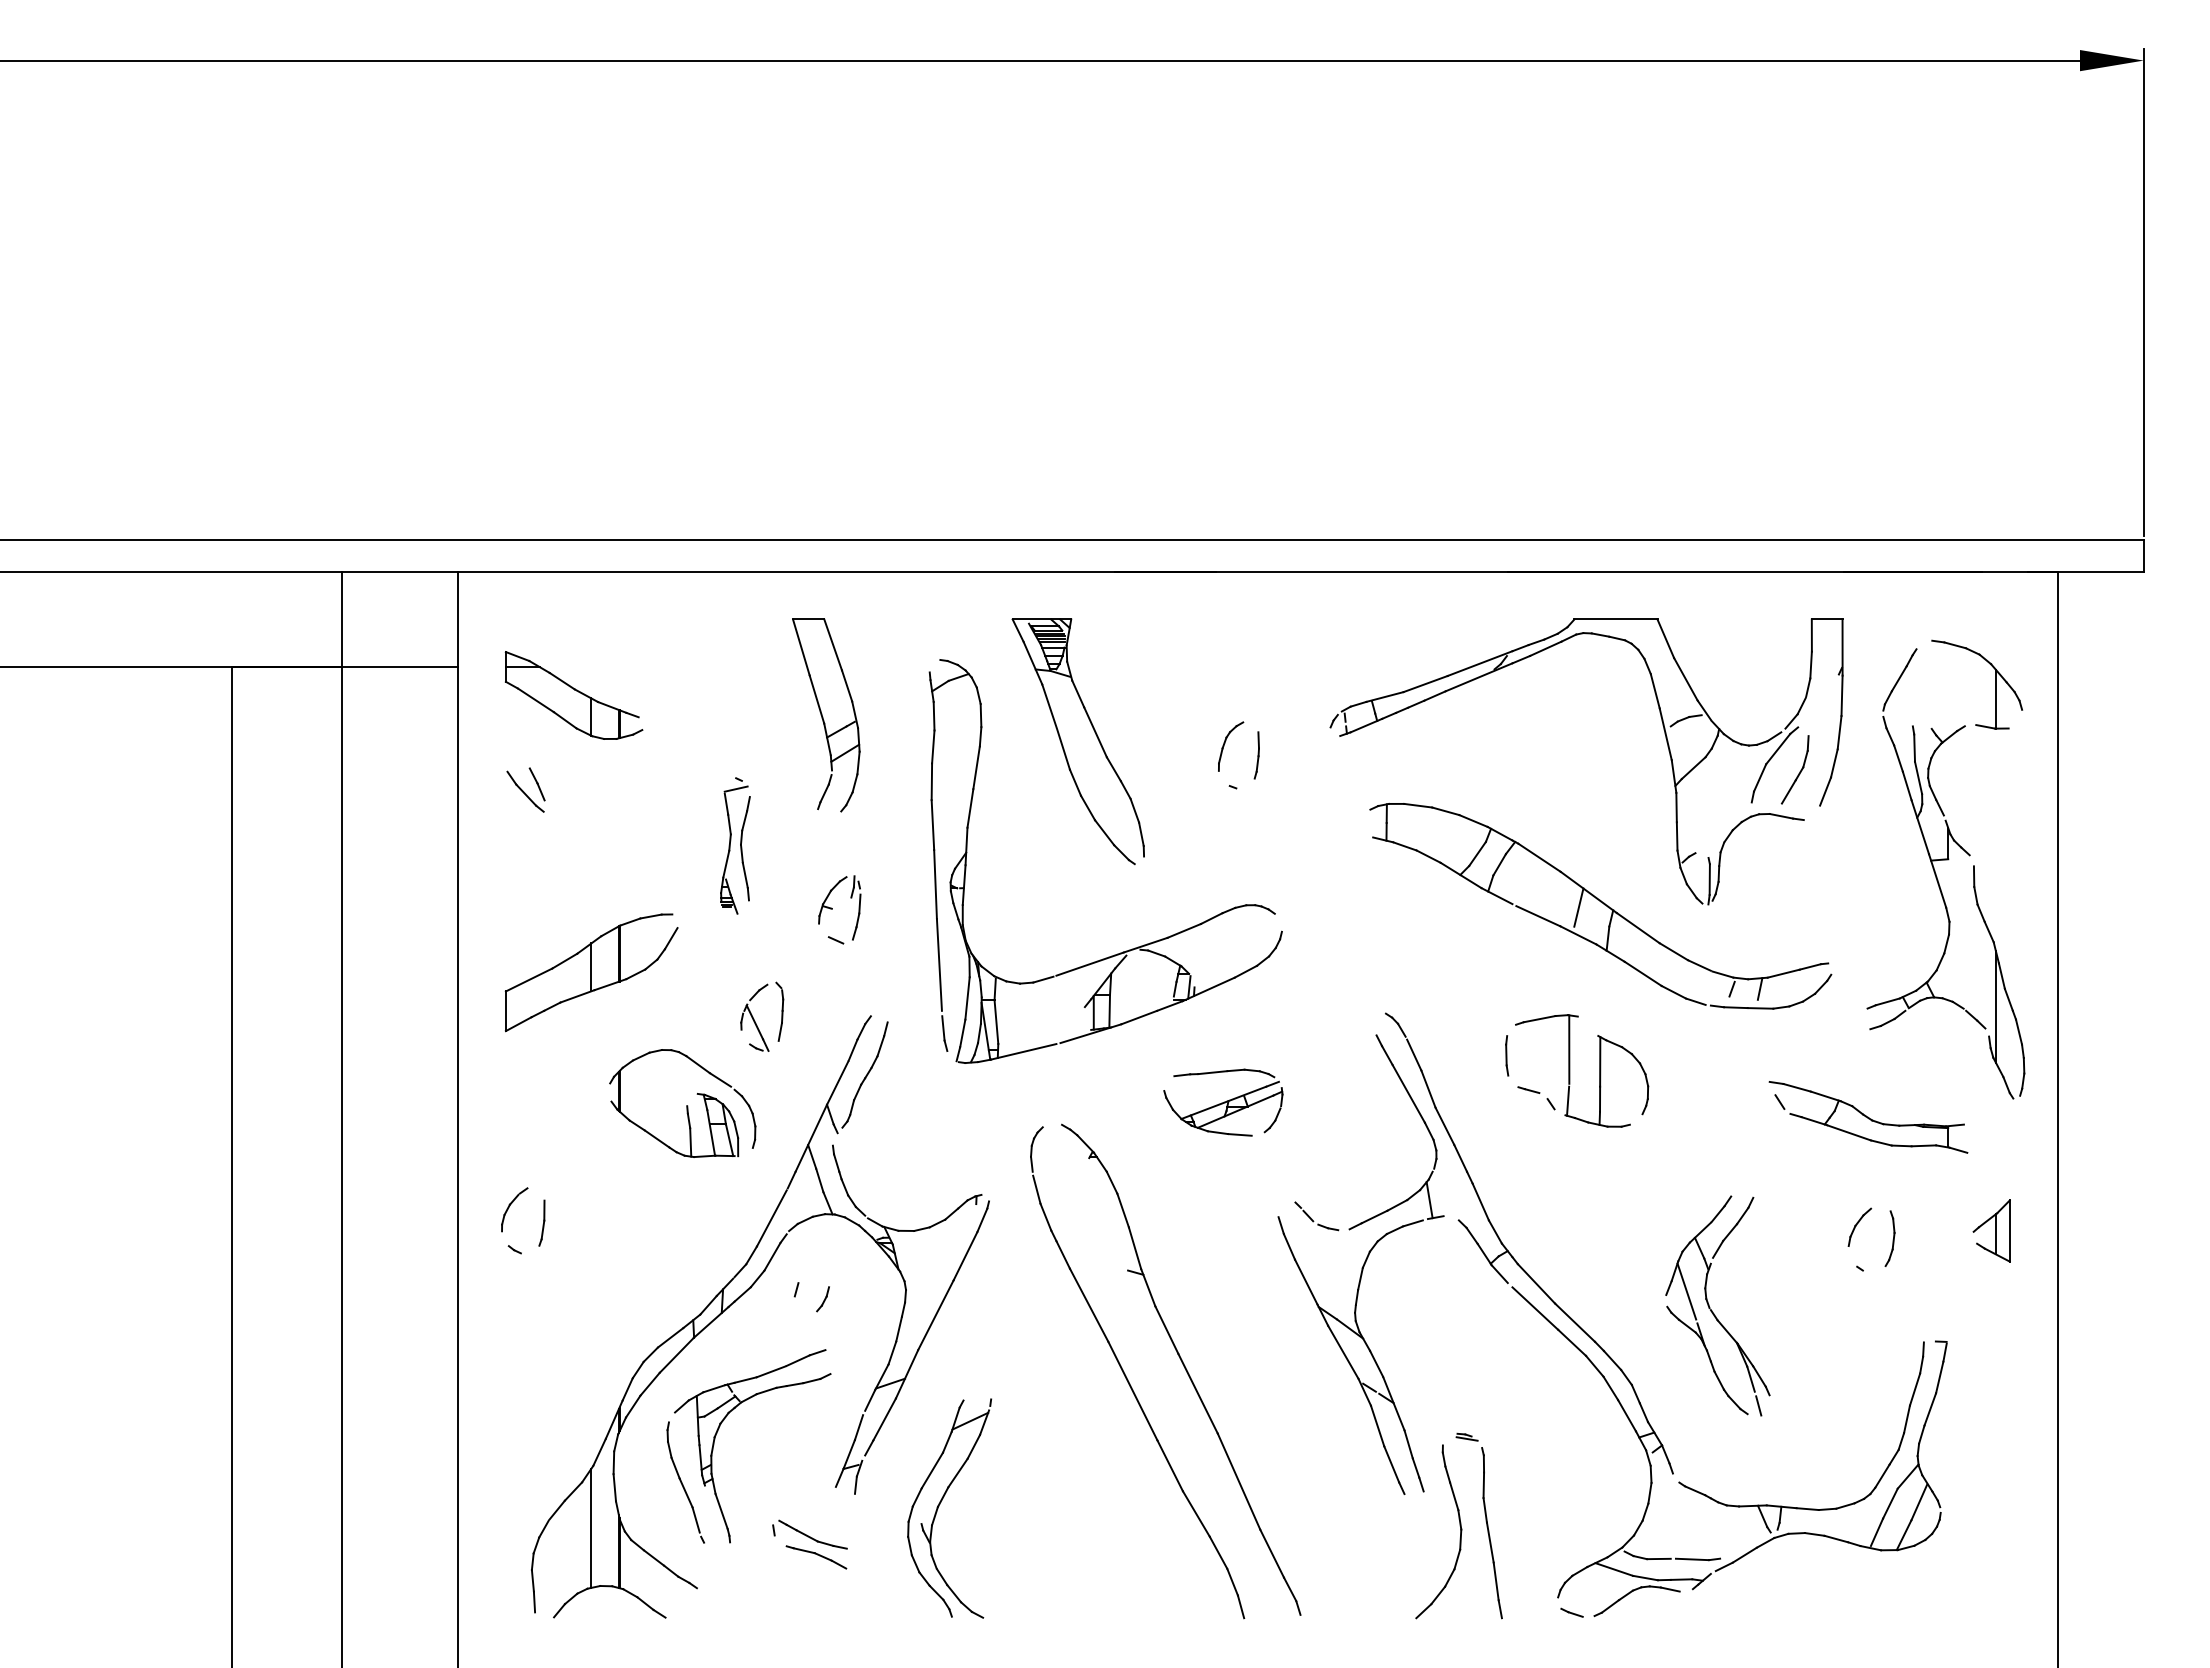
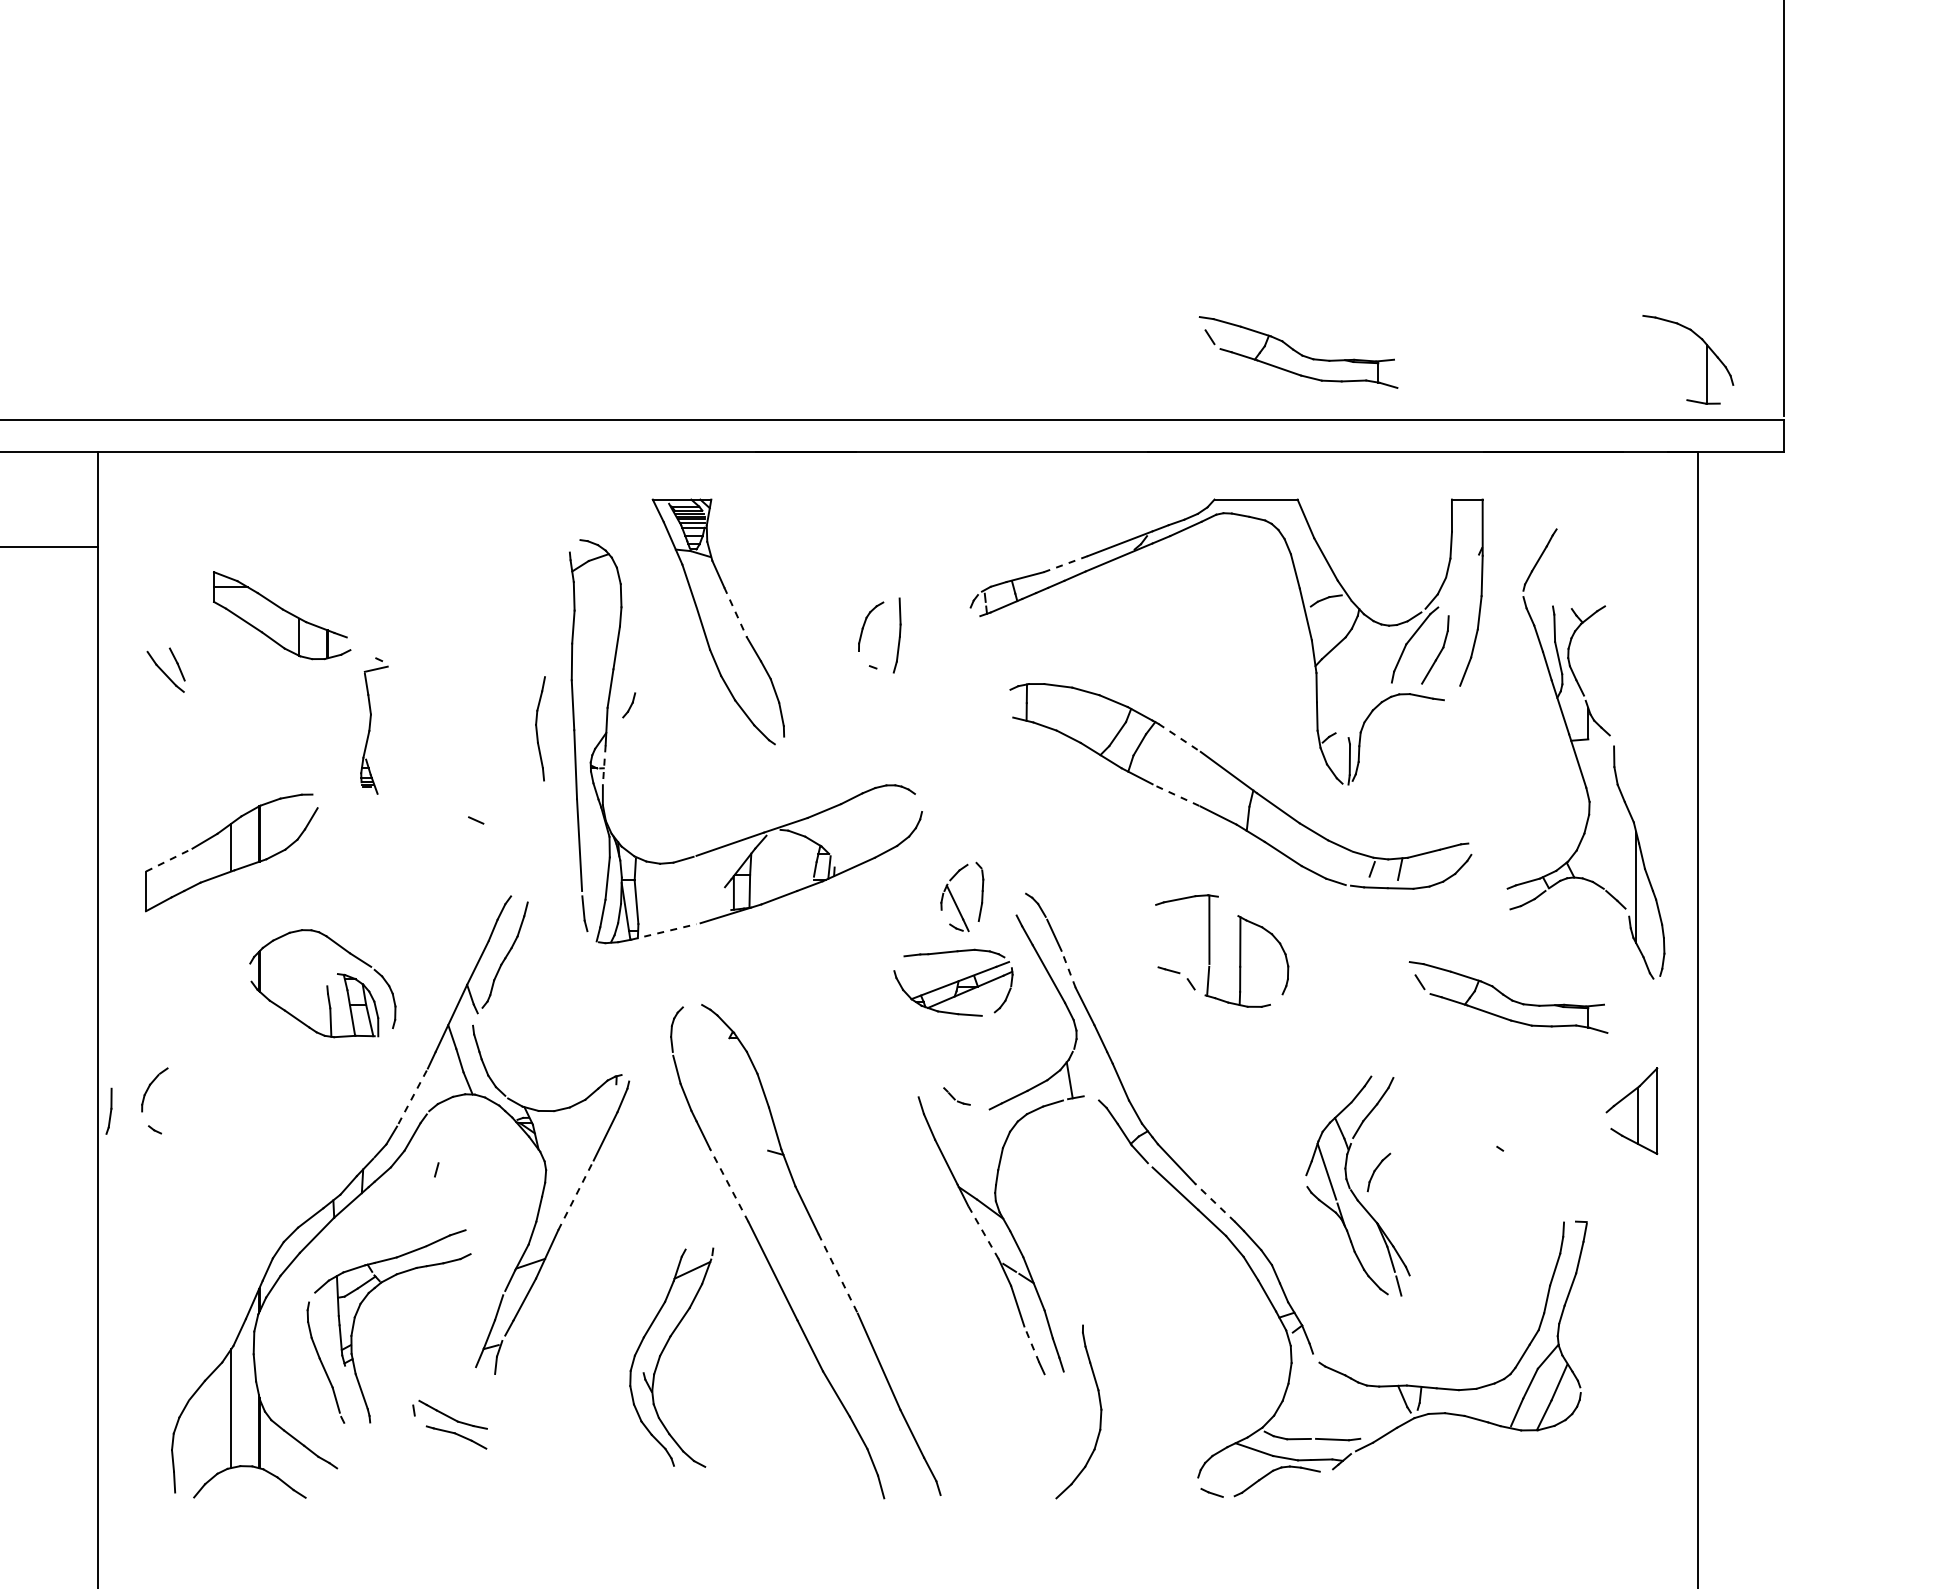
part: (1658, 472) -> (1298, 352), added
line: (1425, 684) -> (1065, 564), solid -> dashed
part: (1995, 684) -> (1706, 359), moved
part: (573, 695) -> (281, 615), moved
part: (826, 715) -> (466, 595), removed
line: (1095, 732) -> (735, 612), solid -> dashed
part: (1256, 755) -> (896, 635), size x1.6
part: (745, 848) -> (540, 728), moved
line: (1539, 858) -> (1179, 738), solid -> dashed
line: (964, 885) -> (604, 765), solid -> dashed
line: (1578, 907) -> (1218, 787), removed
part: (832, 908) -> (472, 788), removed
line: (1538, 916) -> (1178, 796), solid -> dashed
line: (529, 979) -> (169, 859), solid -> dashed
part: (754, 1018) -> (954, 898), moved
line: (1023, 1051) -> (663, 931), solid -> dashed
part: (1507, 1055) -> (1147, 935), removed
line: (1428, 1089) -> (1068, 969), solid -> dashed
part: (1223, 1102) -> (953, 982), moved
part: (1316, 1216) -> (956, 1096), size x0.6
line: (771, 1218) -> (411, 1098), solid -> dashed
part: (541, 1222) -> (108, 1110), moved
part: (1859, 1226) -> (1378, 1171), moved
part: (1991, 1230) -> (1631, 1110), size x1.4
part: (1889, 1238) -> (1529, 1118), removed
part: (822, 1299) -> (628, 705), moved
line: (1088, 1304) -> (728, 1184), solid -> dashed
line: (936, 1314) -> (576, 1194), solid -> dashed
line: (1575, 1322) -> (1215, 1202), solid -> dashed
line: (1343, 1352) -> (983, 1232), solid -> dashed
line: (1198, 1394) -> (838, 1274), solid -> dashed
line: (1391, 1464) -> (1031, 1344), solid -> dashed
part: (940, 1504) -> (662, 1353), moved
part: (1486, 1525) -> (1126, 1405), removed

